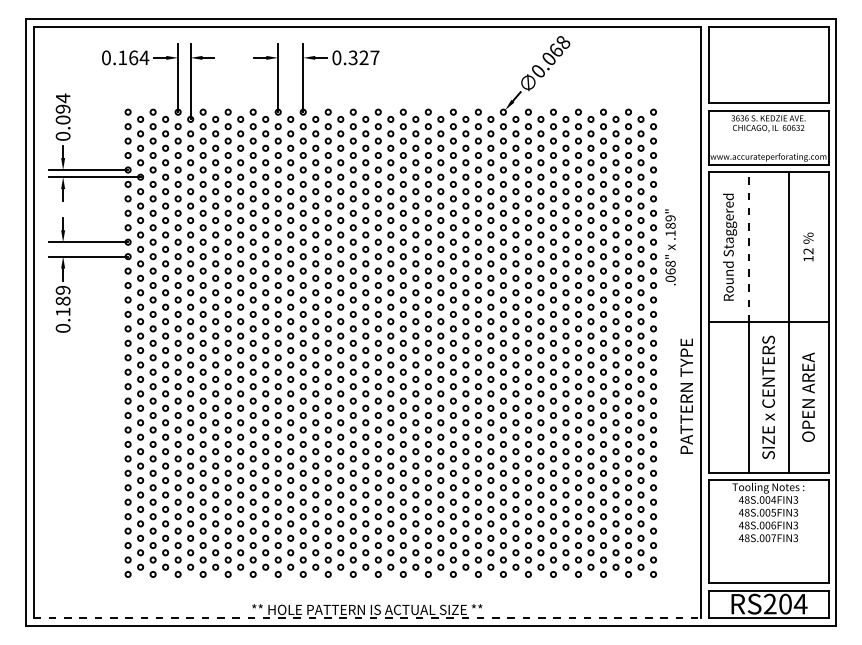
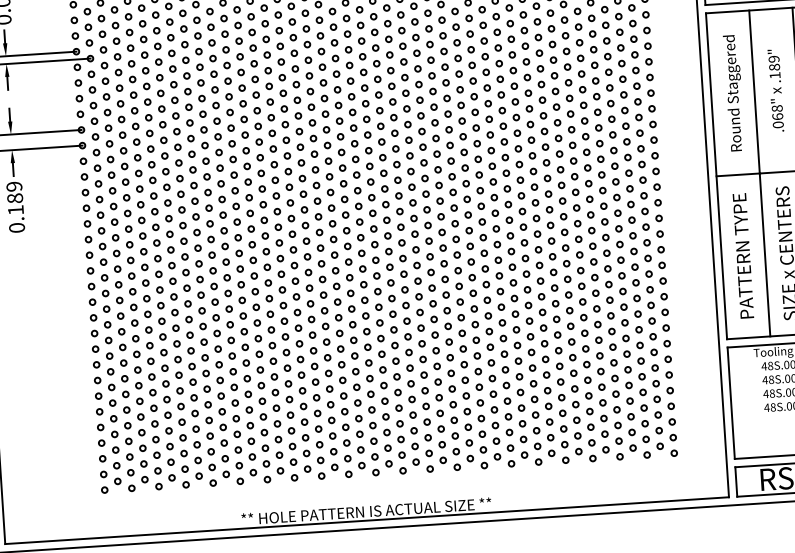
line: (748, 246) -> (754, 91), dashed -> solid
text: (670, 247) -> (775, 90), moved
text: (686, 395) -> (743, 255), moved
line: (367, 618) -> (367, 521), dashed -> solid

